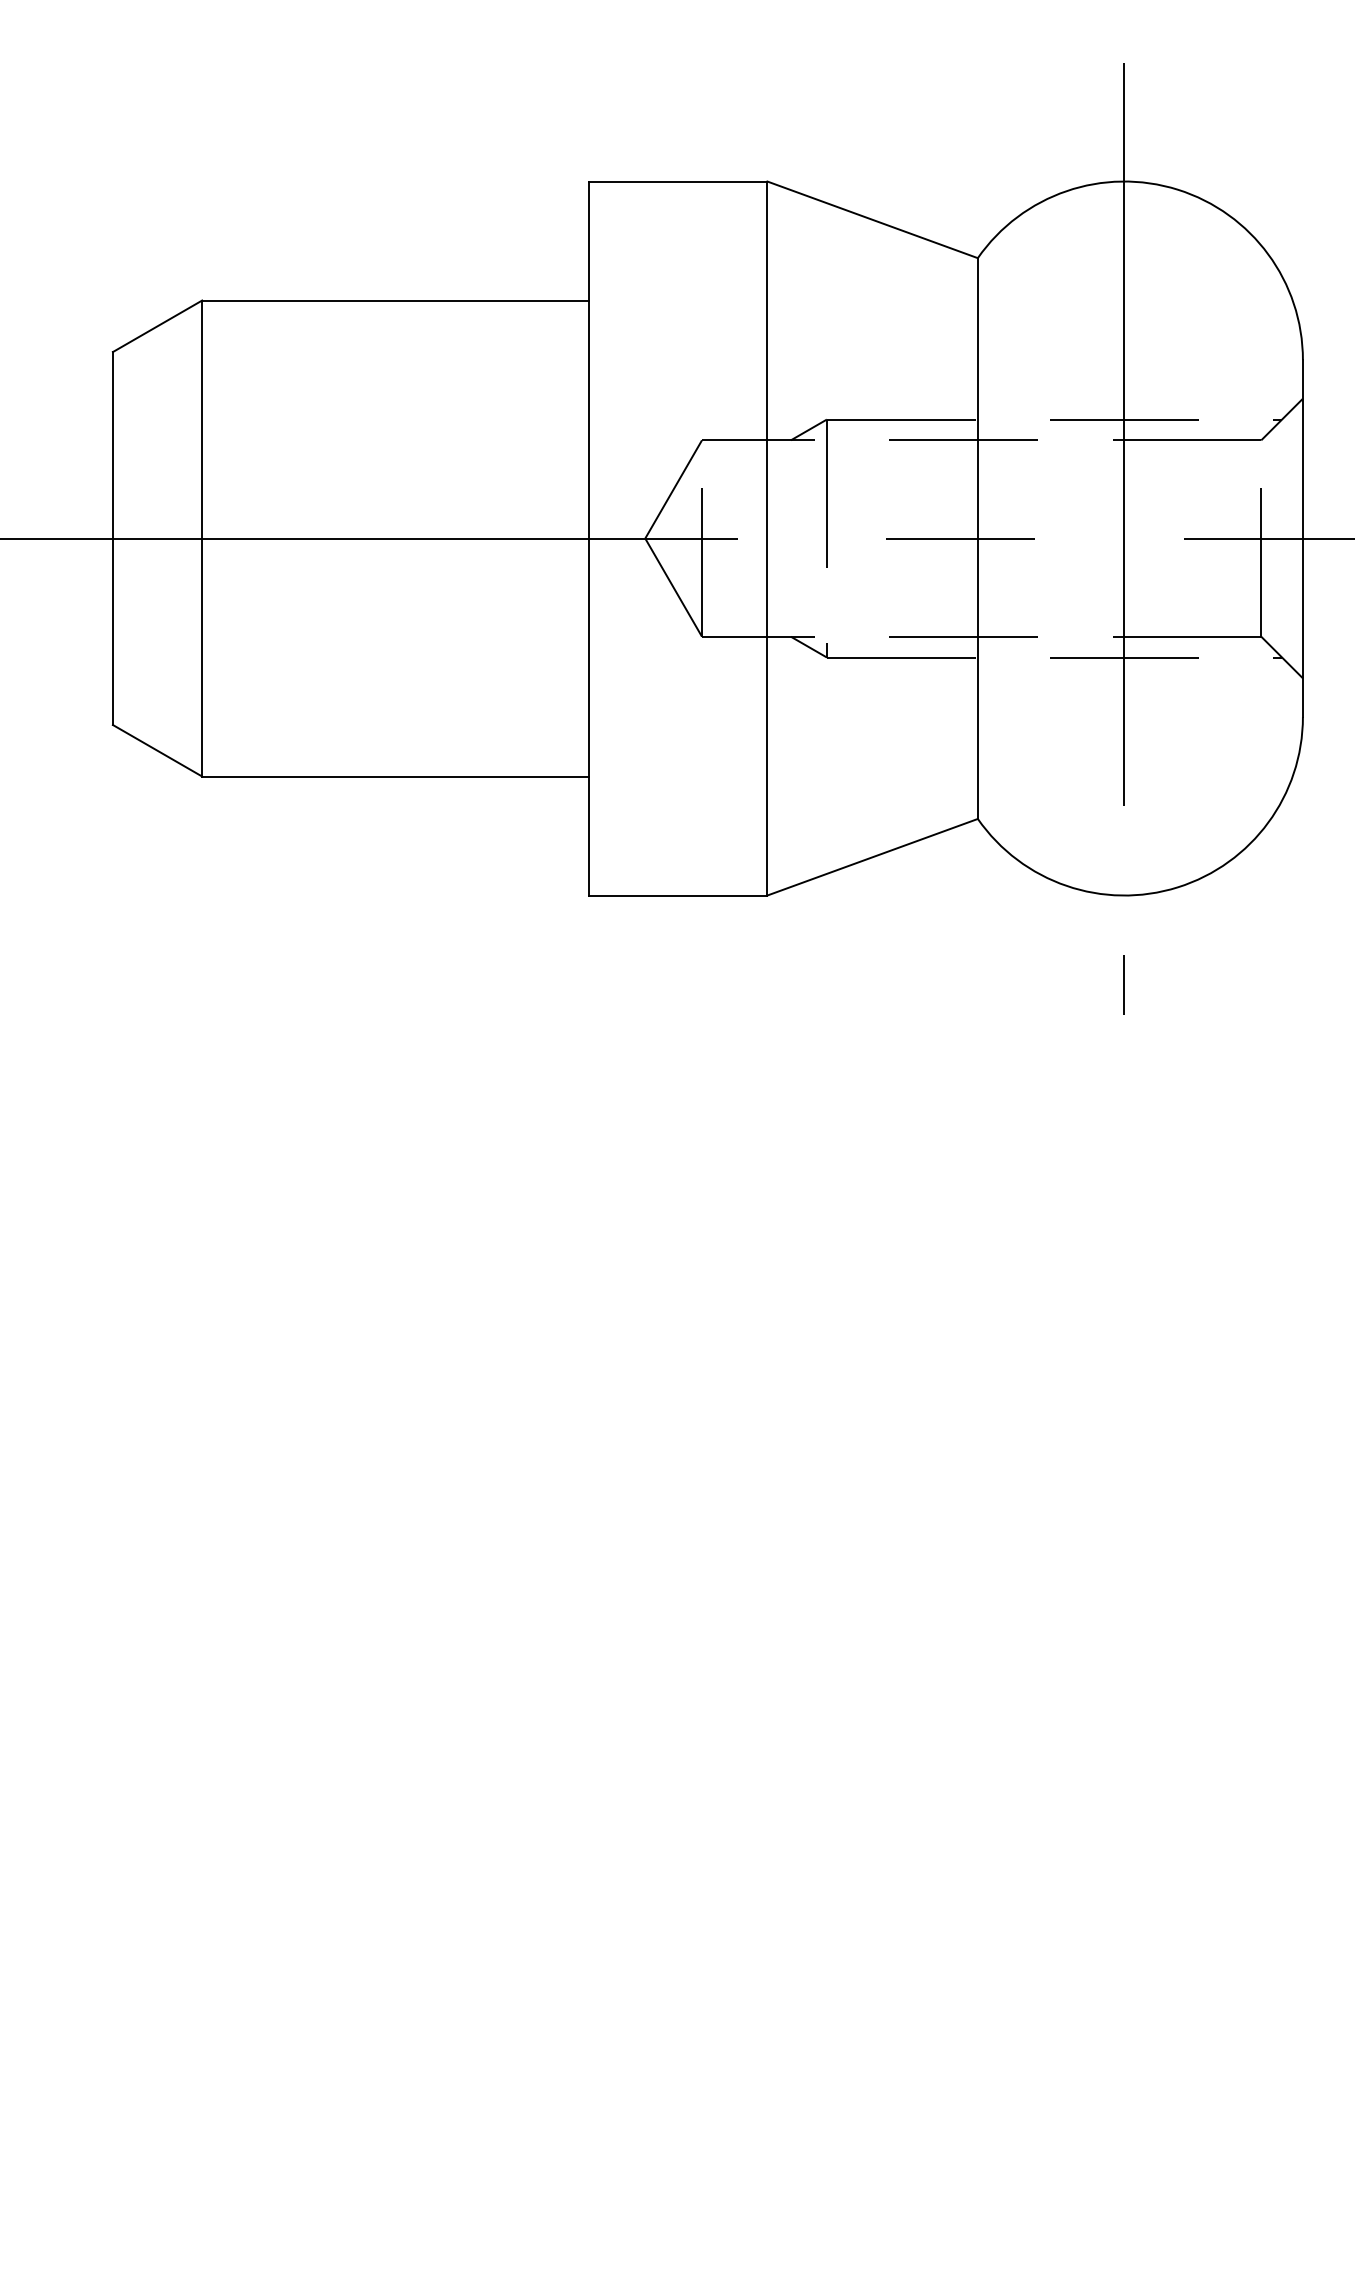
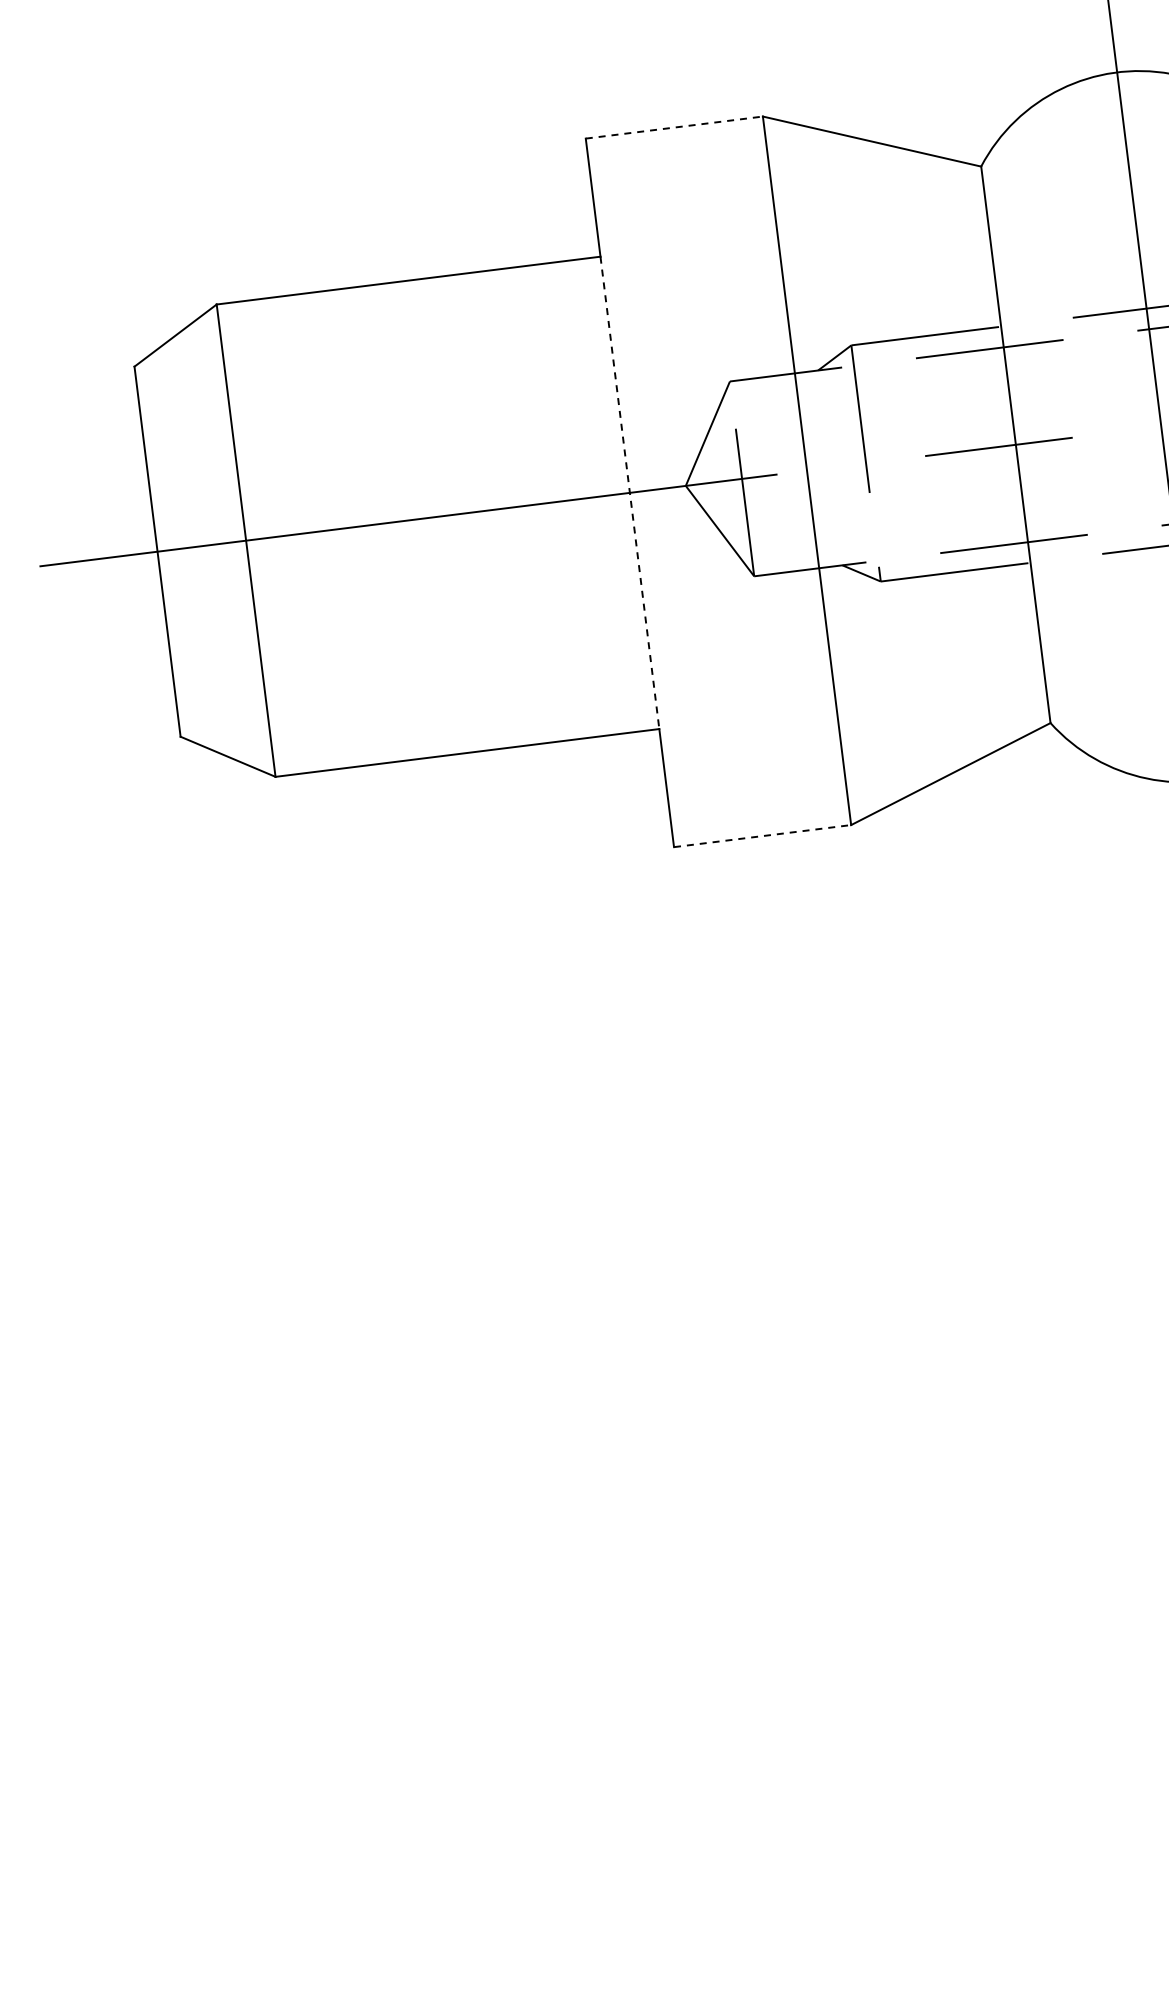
line: (678, 181) -> (674, 127), solid -> dashed
line: (588, 538) -> (629, 492), solid -> dashed
line: (678, 895) -> (762, 836), solid -> dashed

